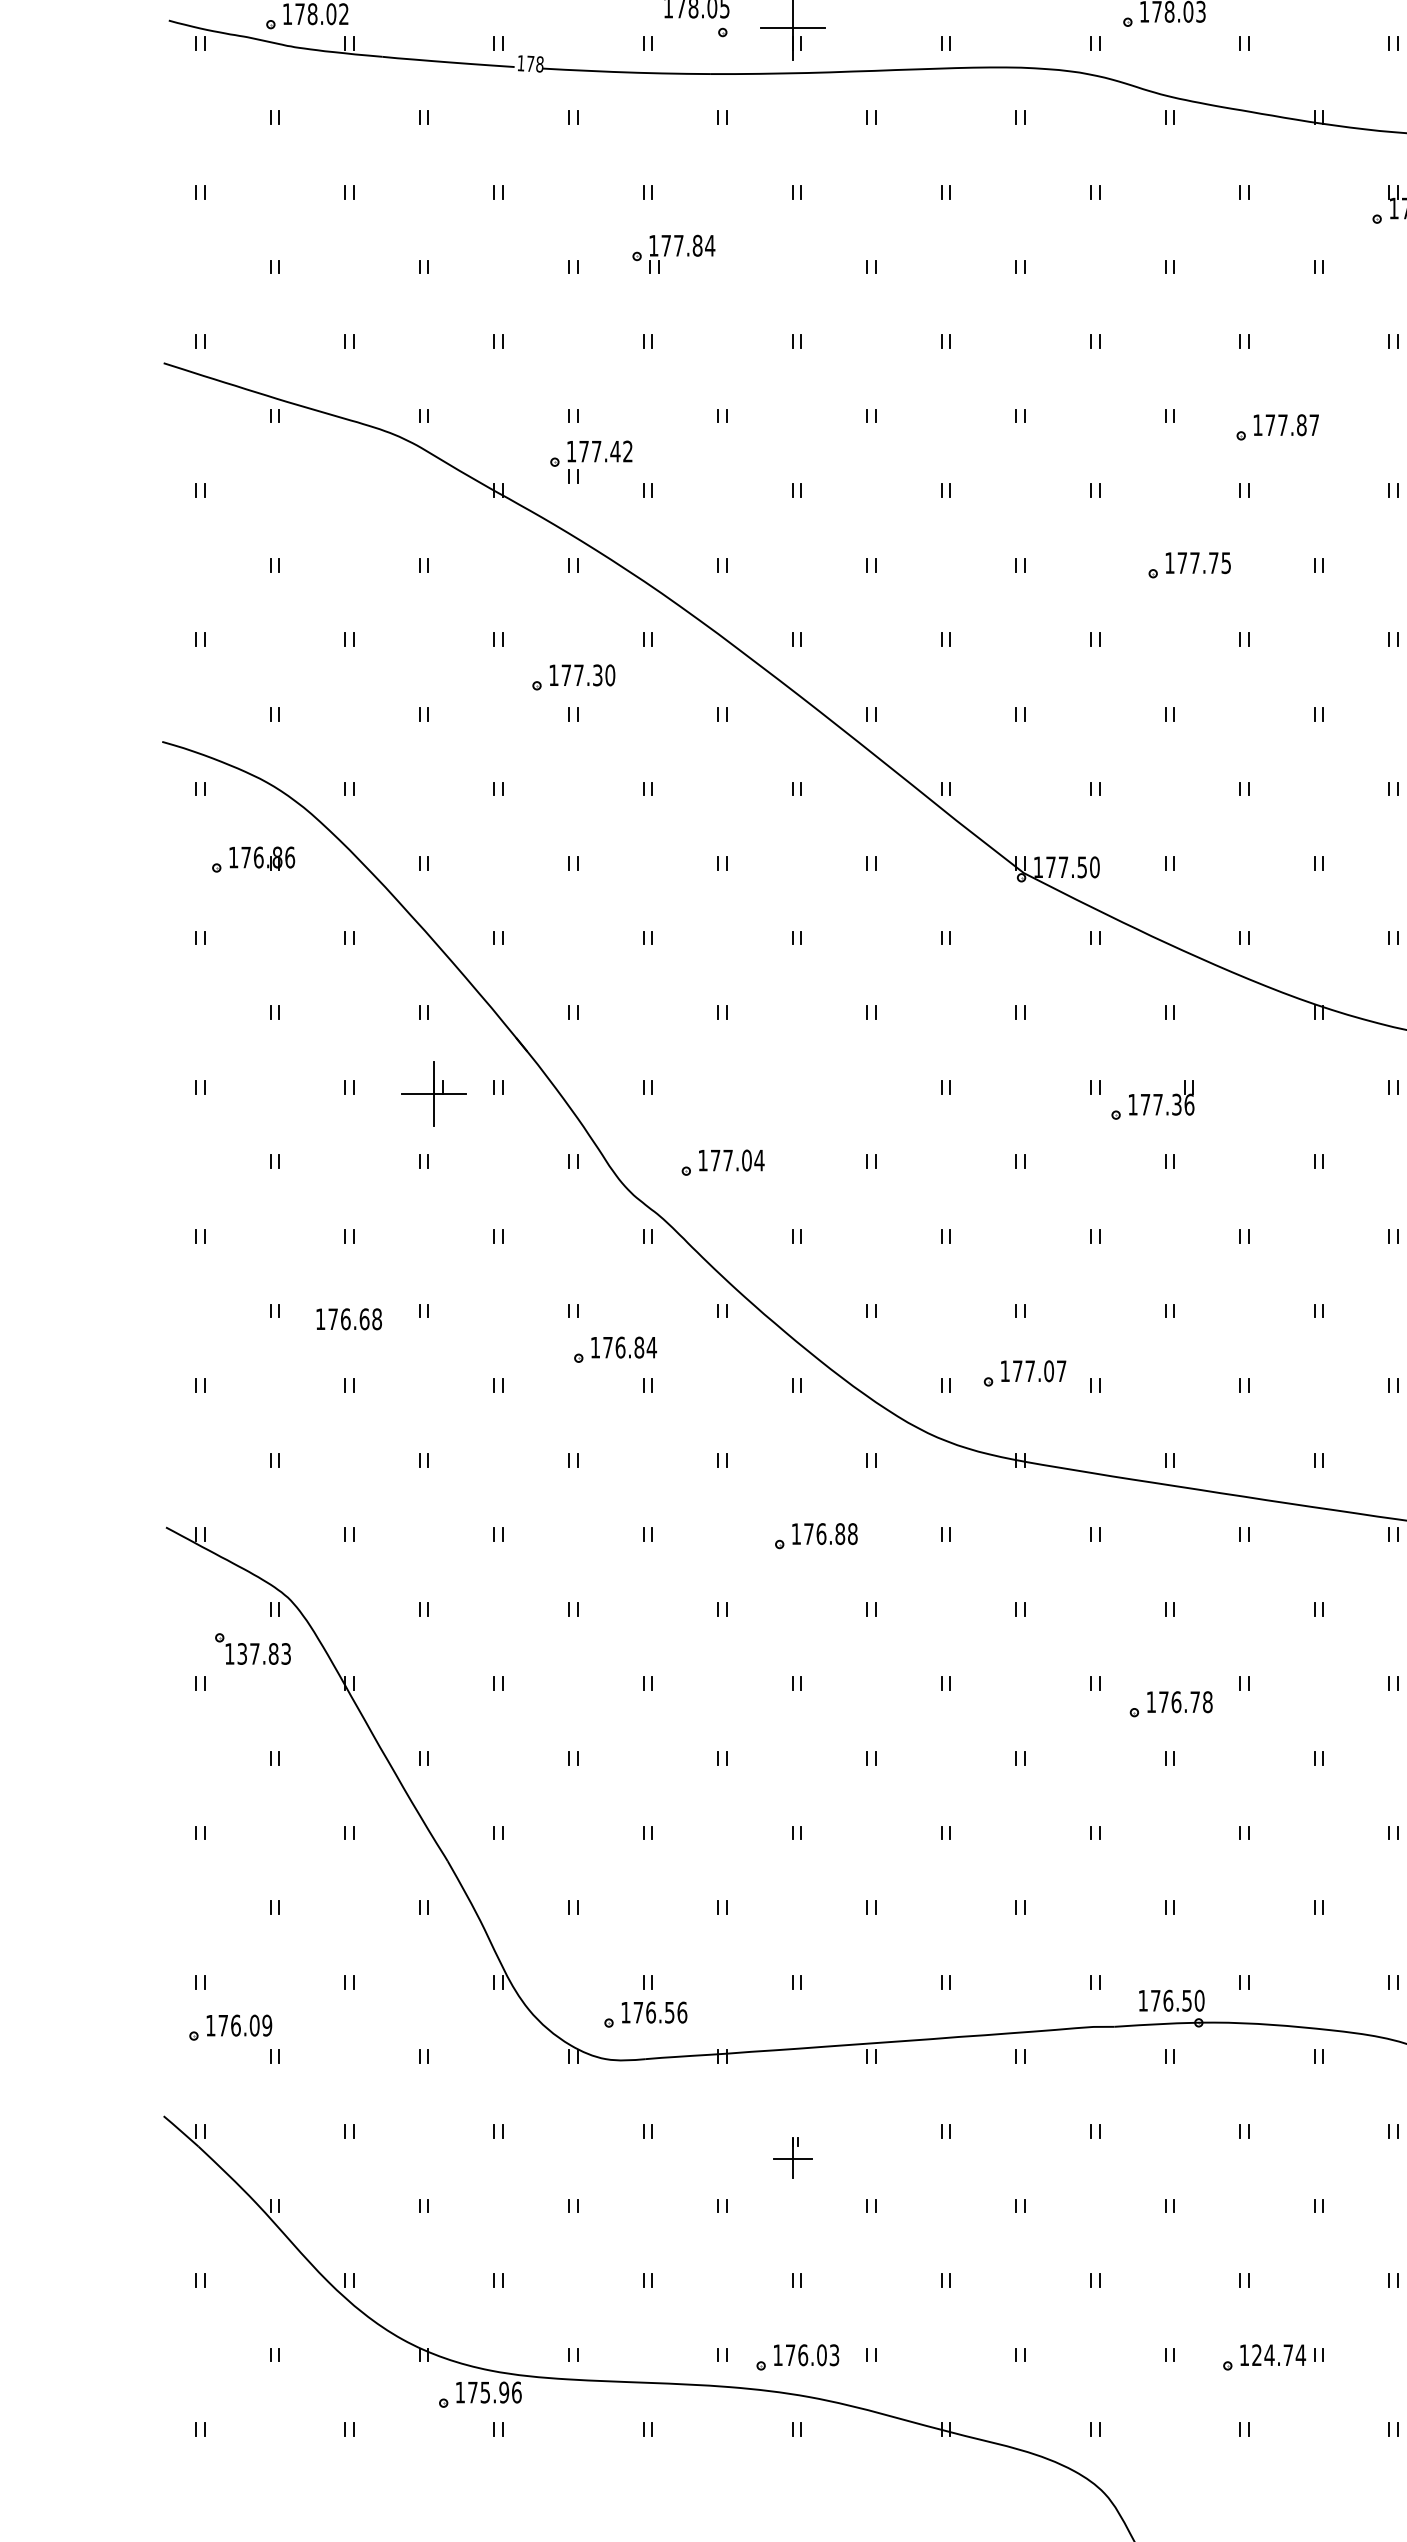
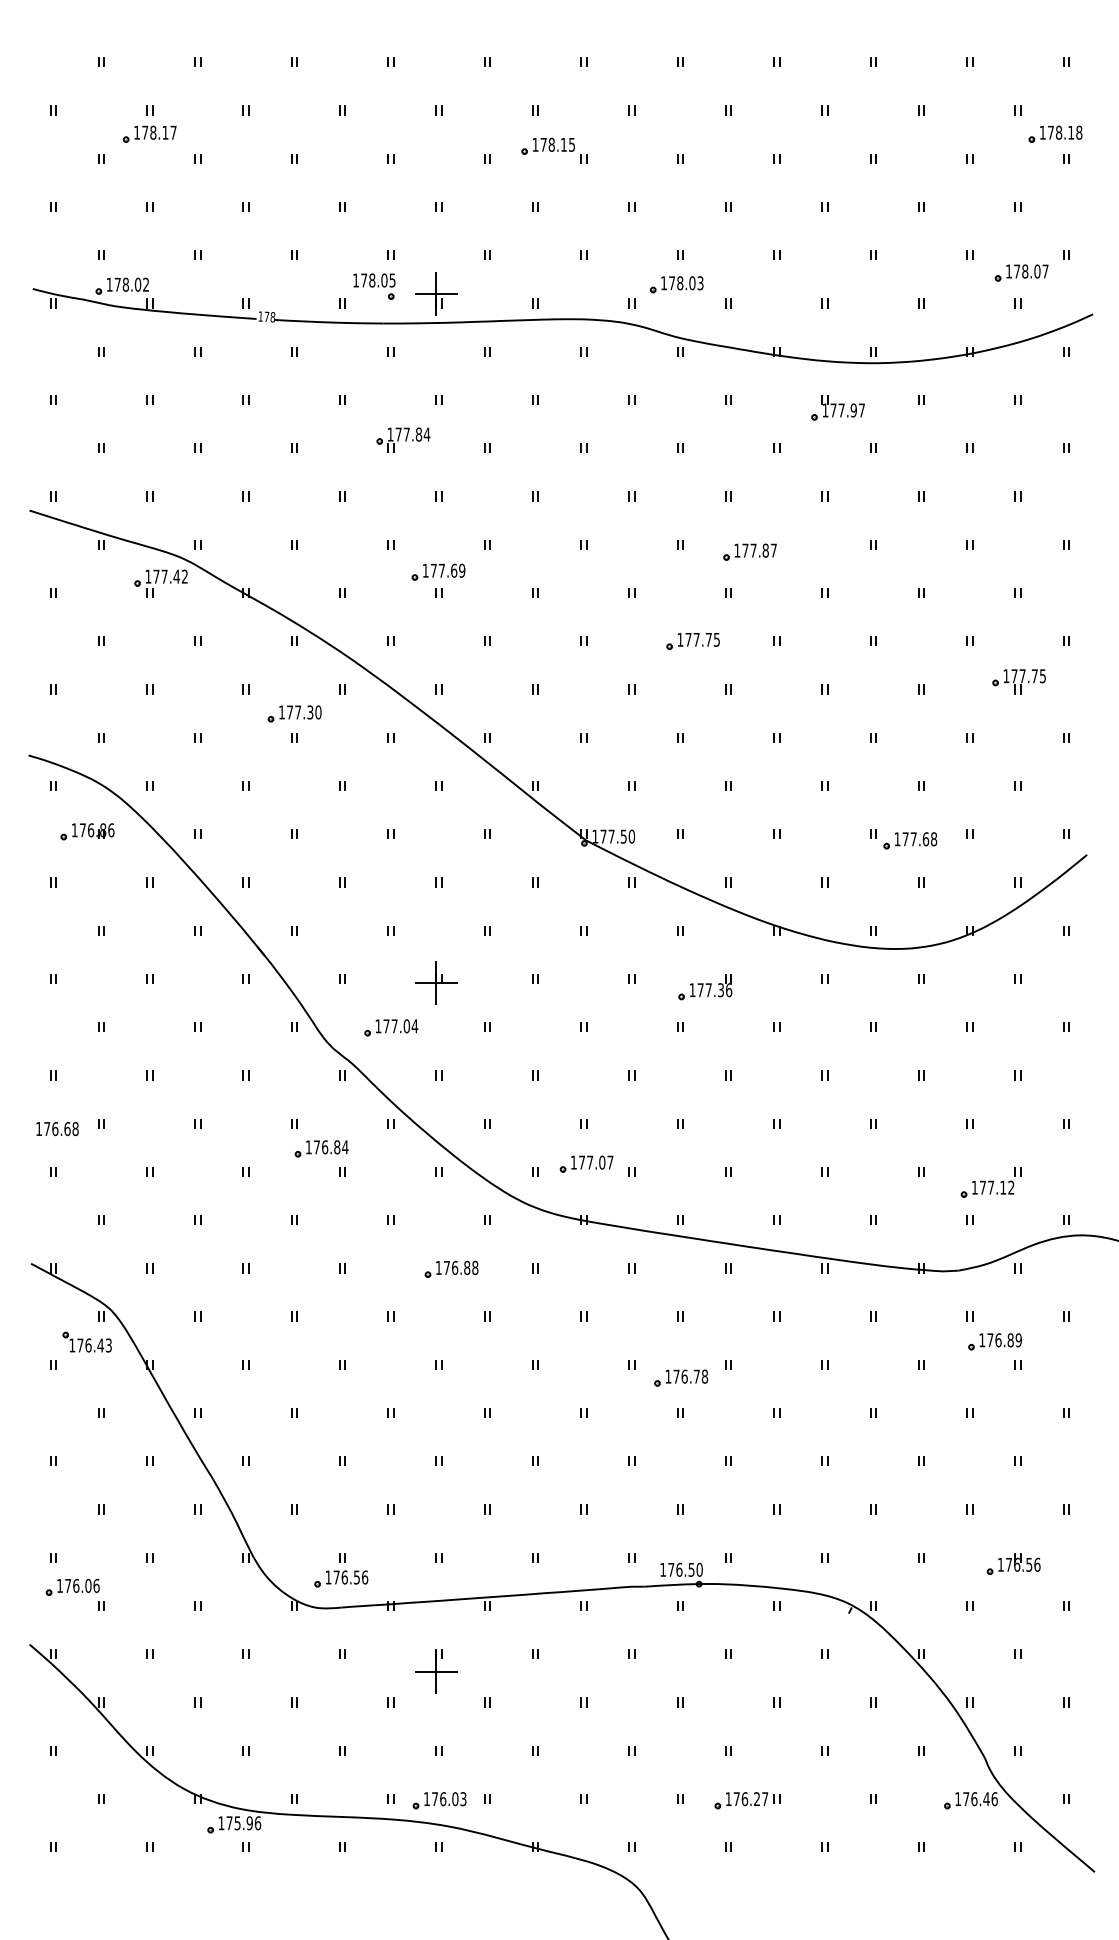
part: (673, 253) -> (403, 439), moved
part: (795, 457) -> (438, 571), added
part: (590, 462) -> (160, 583), moved
part: (434, 1092) -> (436, 982), moved
part: (1152, 1100) -> (705, 987), moved
text: (349, 1320) -> (57, 1129), moved
text: (257, 1653) -> (90, 1345), 137.83 -> 176.43
text: (267, 2024) -> (96, 1585), 176.09 -> 176.06
part: (792, 2157) -> (436, 1671), size x1.67
text: (1278, 2355) -> (750, 1799), 124.74 -> 176.27

